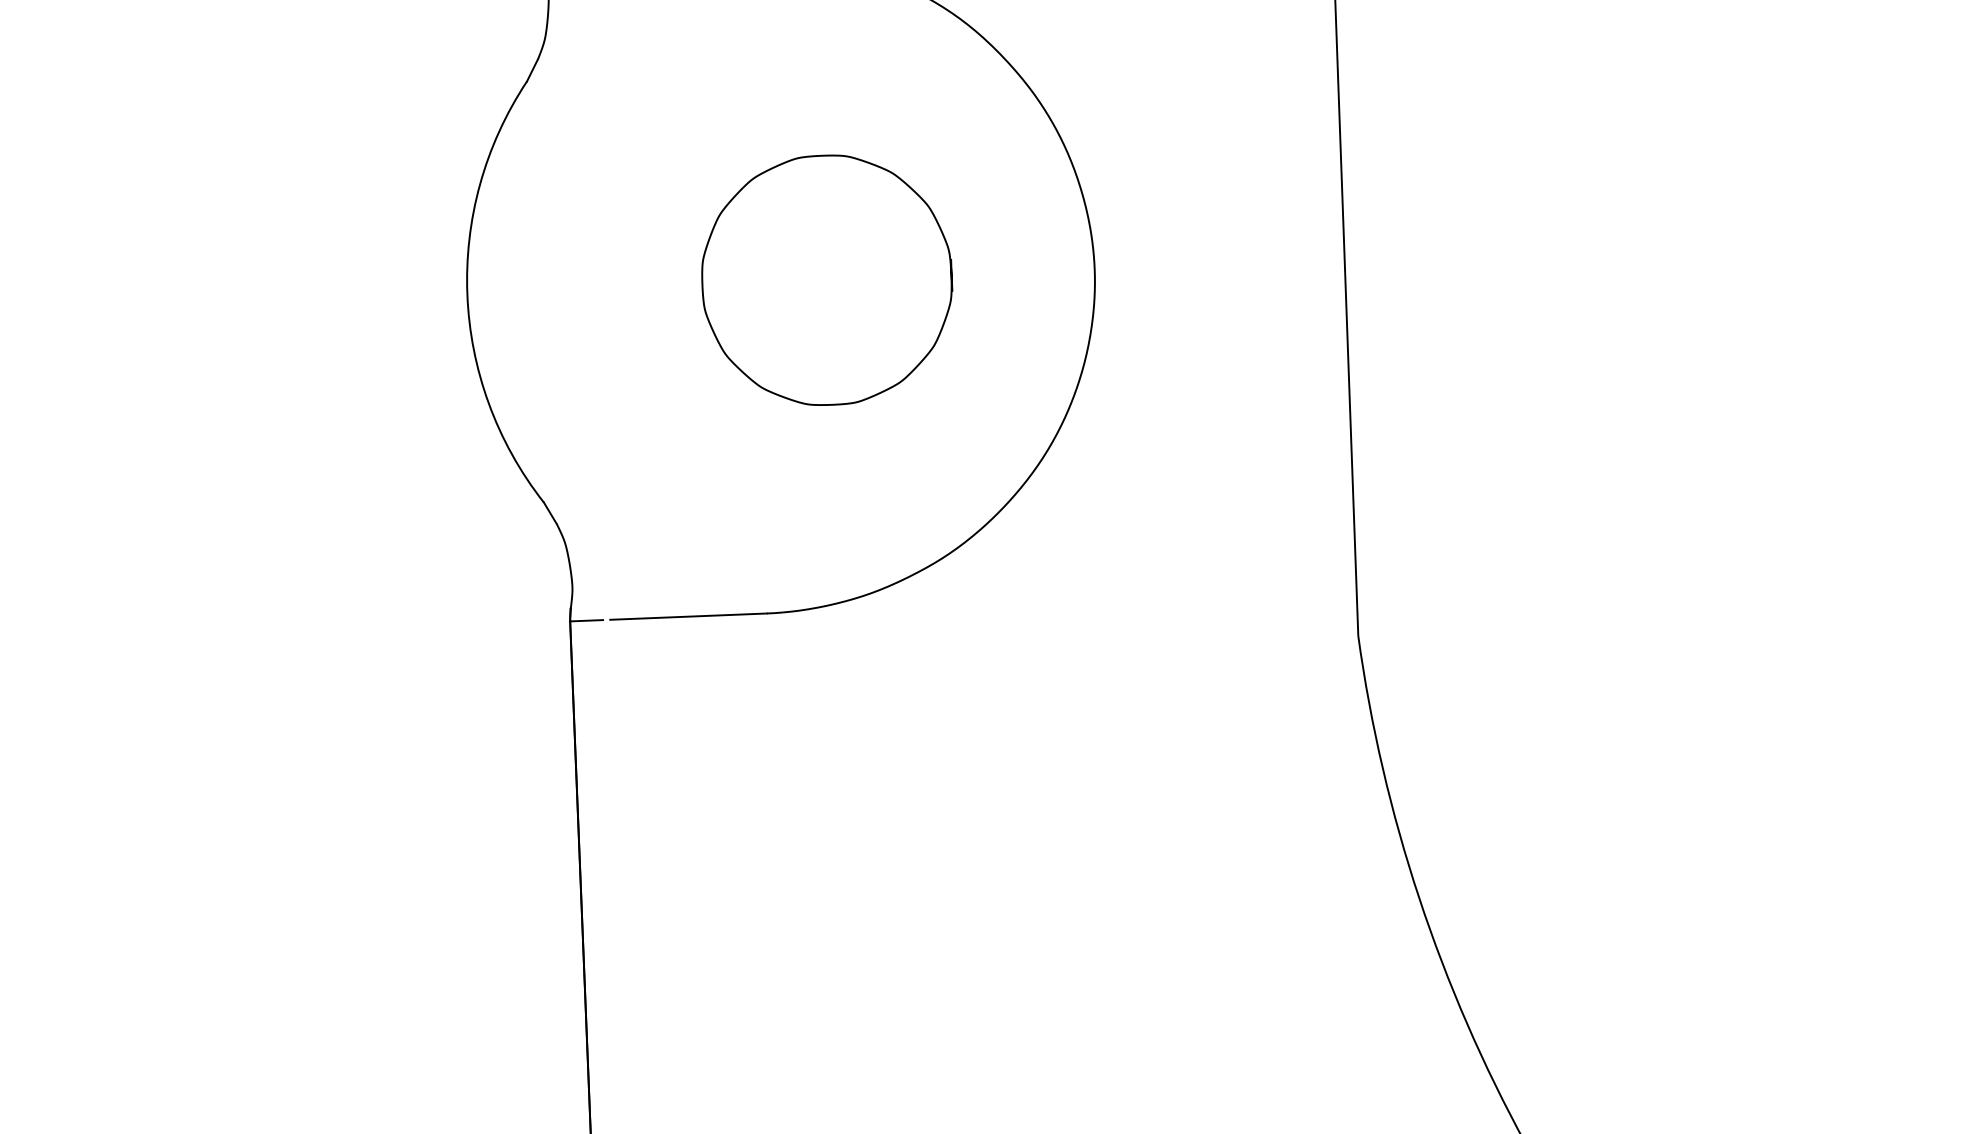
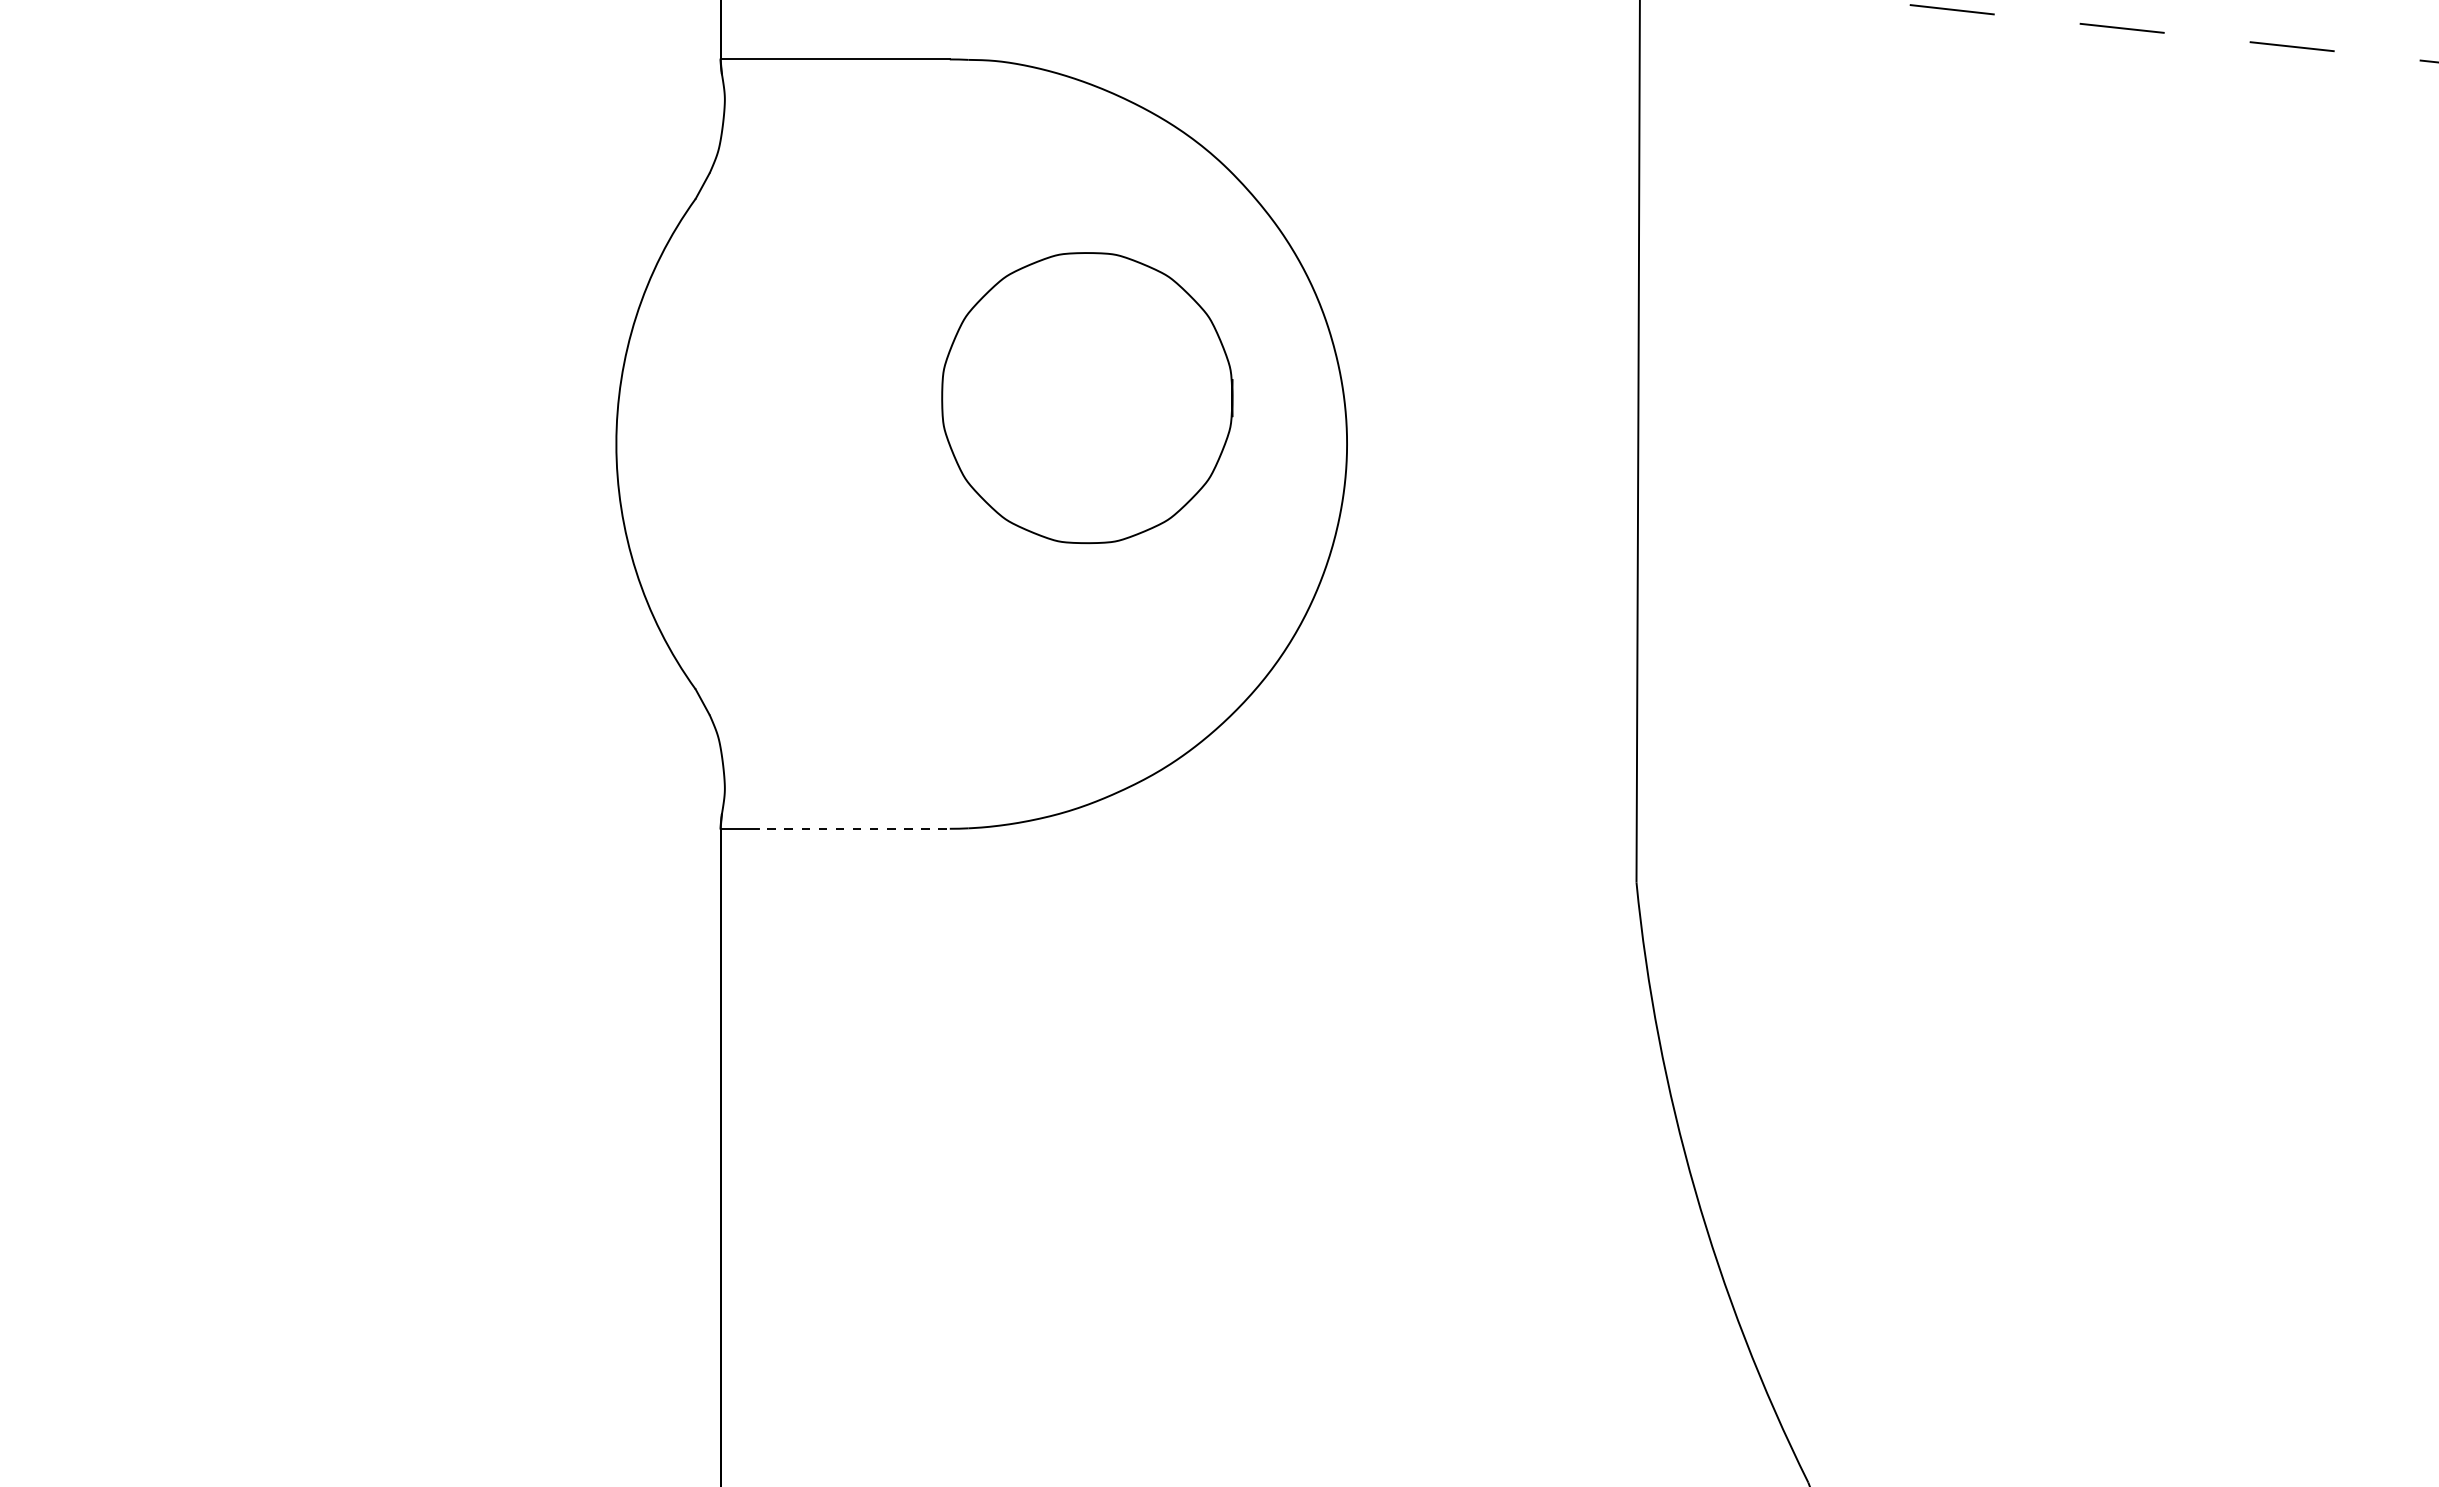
curve: (875, 393) -> (1138, 532), moved
line: (689, 616) -> (859, 828), solid -> dashed

